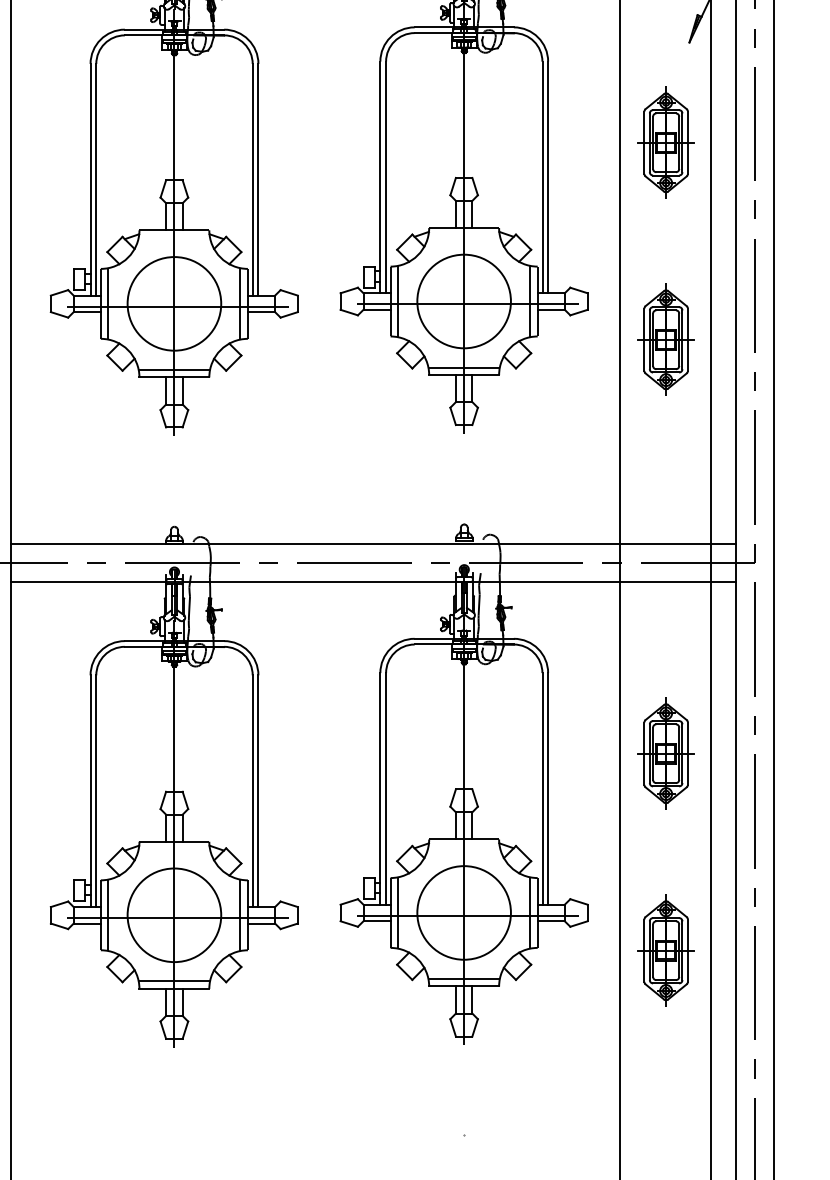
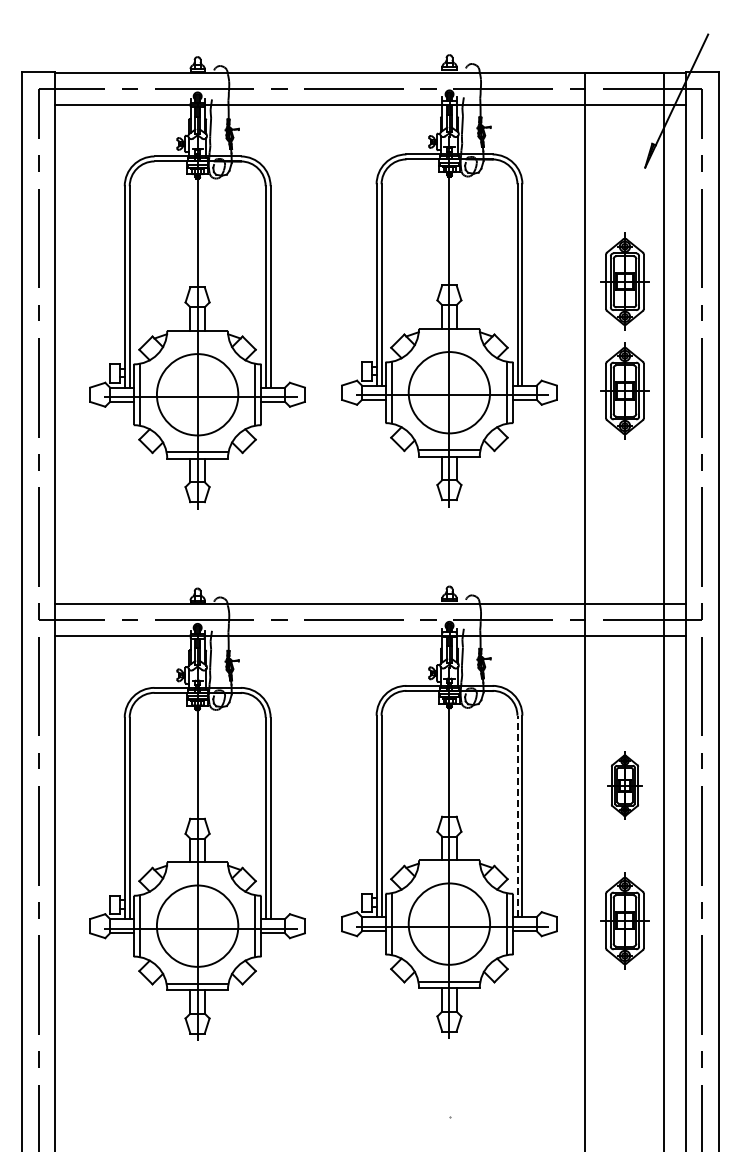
part: (665, 142) -> (624, 281), moved
part: (665, 339) -> (624, 390), moved
part: (665, 753) -> (624, 785), size x0.7
line: (542, 789) -> (517, 816), solid -> dashed
part: (665, 950) -> (624, 920), moved

